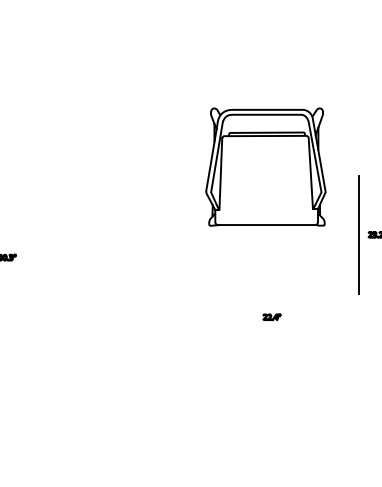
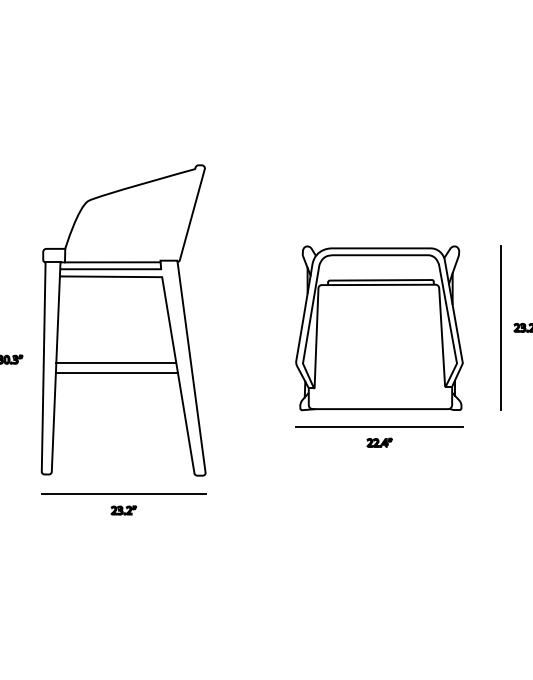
part: (265, 166) -> (378, 327), moved
part: (88, 229) -> (123, 320), added
line: (271, 305) -> (378, 426), added
part: (88, 361) -> (123, 504), added

